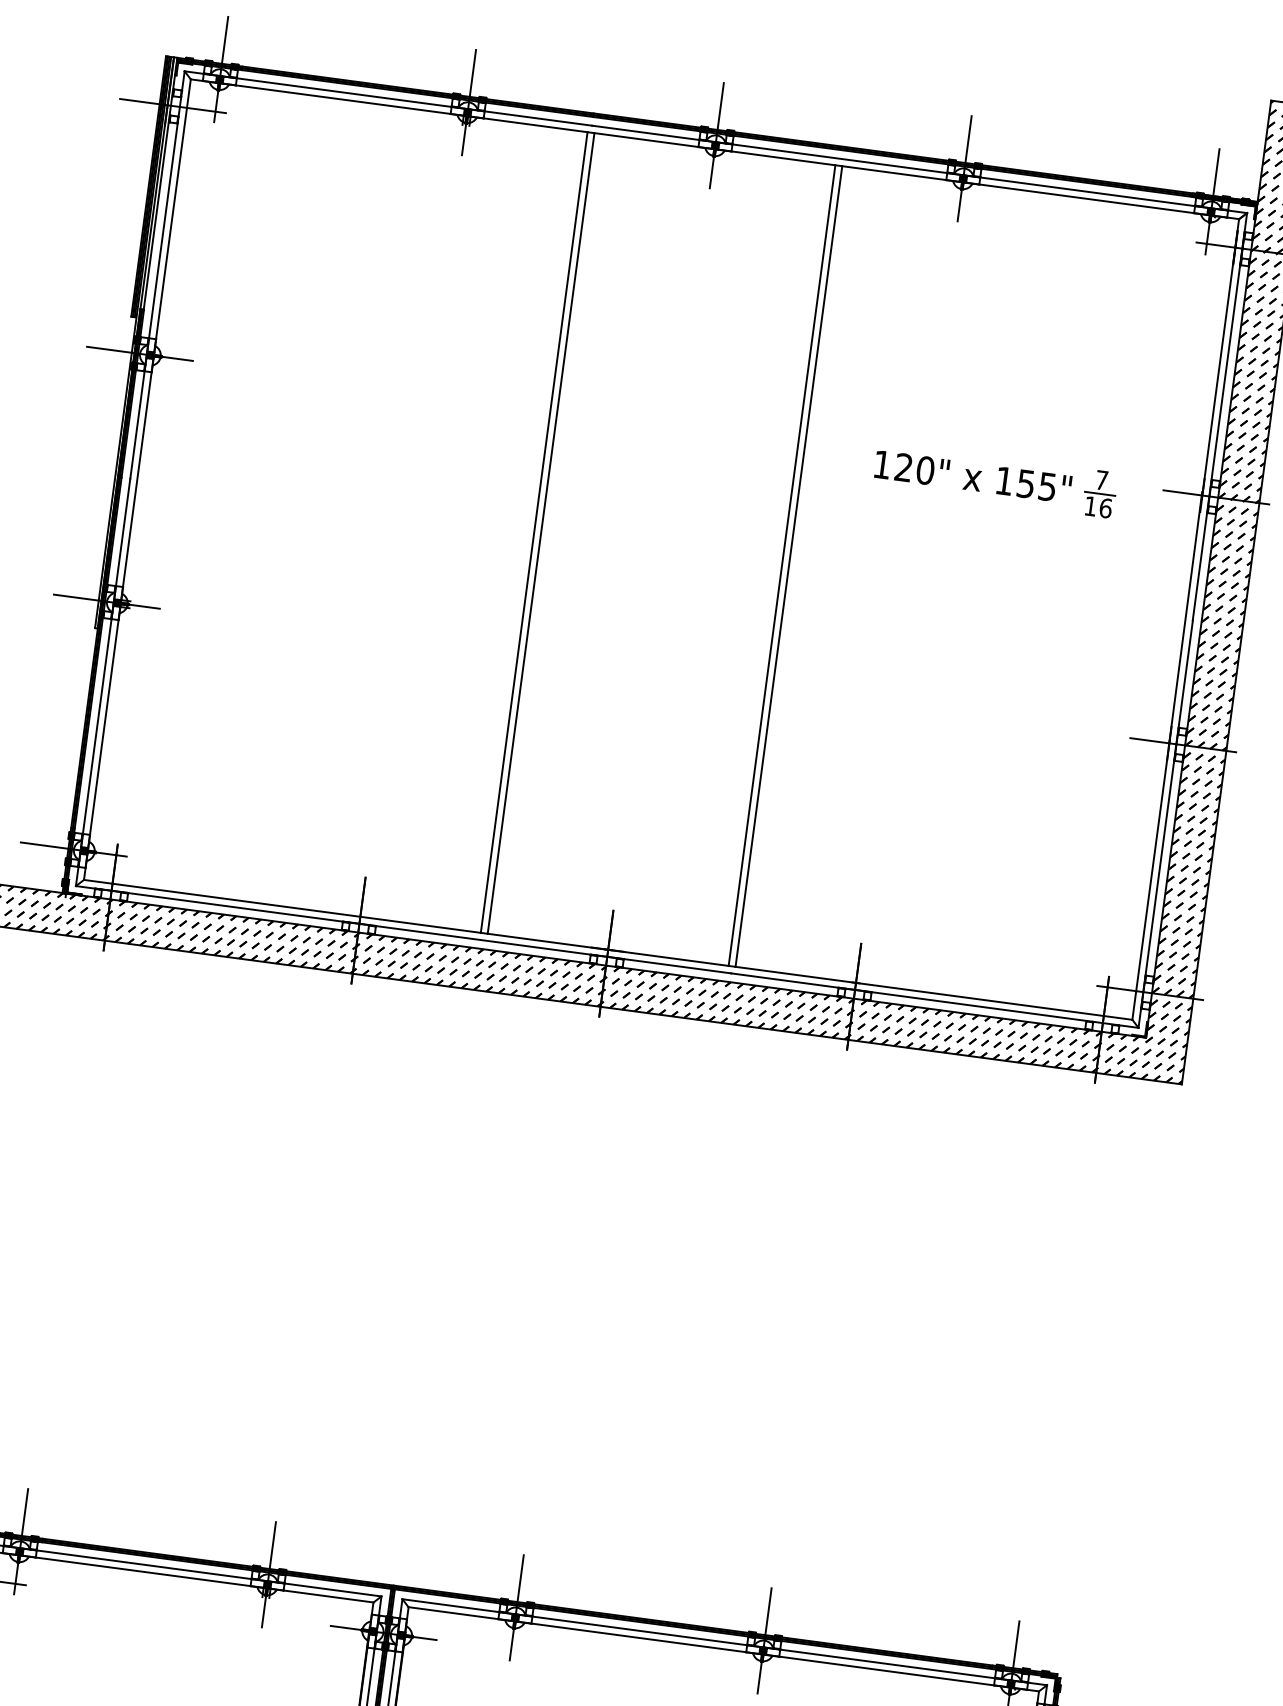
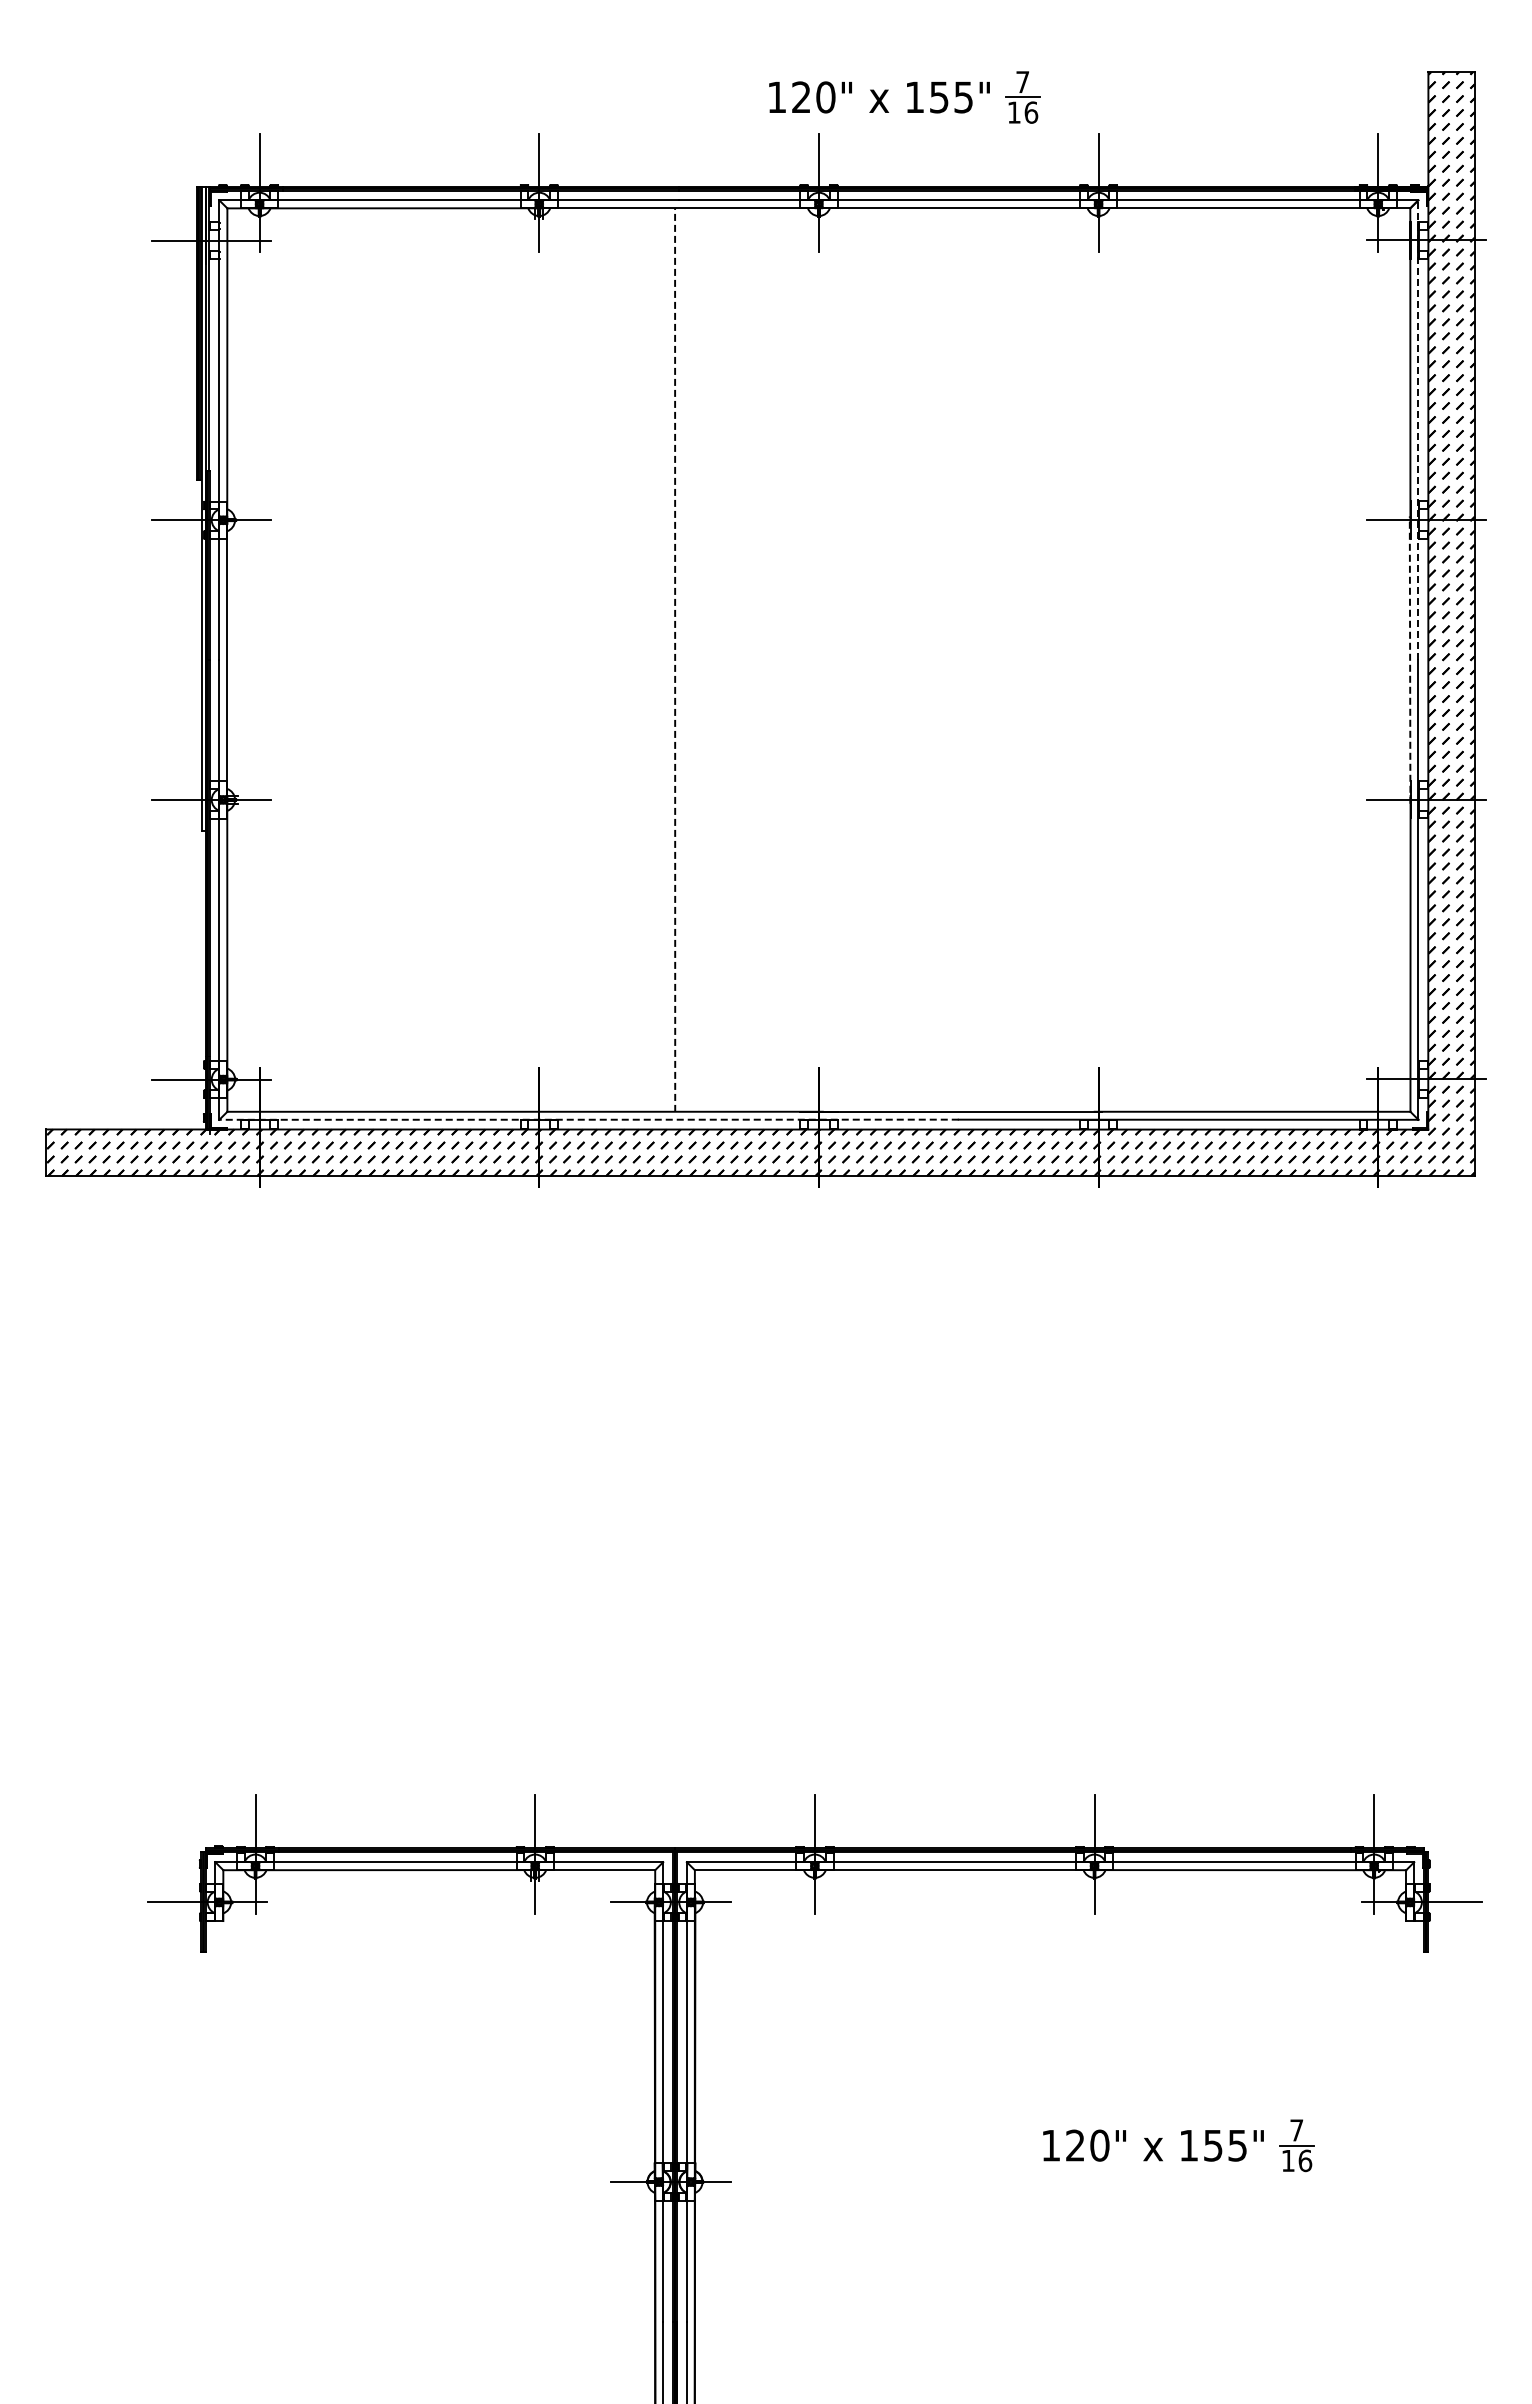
line: (1220, 417) -> (1418, 430), solid -> dashed
part: (1003, 480) -> (913, 97), moved
line: (540, 532) -> (682, 659), removed
line: (534, 533) -> (675, 660), solid -> dashed
line: (781, 565) -> (954, 659), removed
line: (788, 566) -> (962, 659), removed
line: (1185, 619) -> (1410, 660), solid -> dashed
line: (403, 929) -> (589, 1119), solid -> dashed

